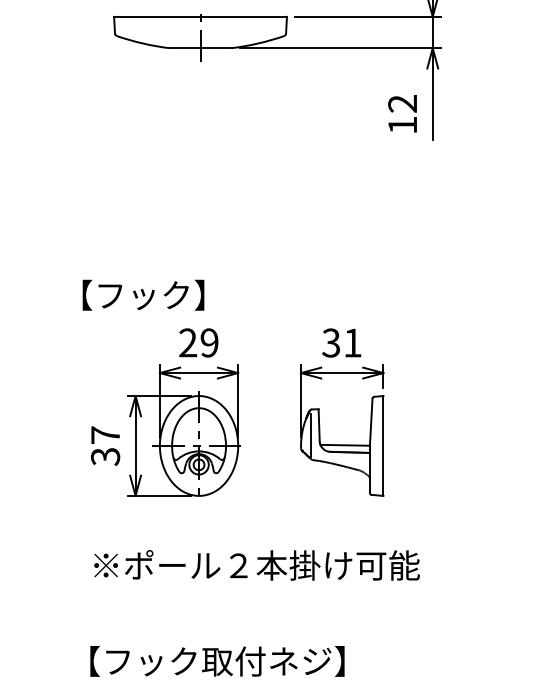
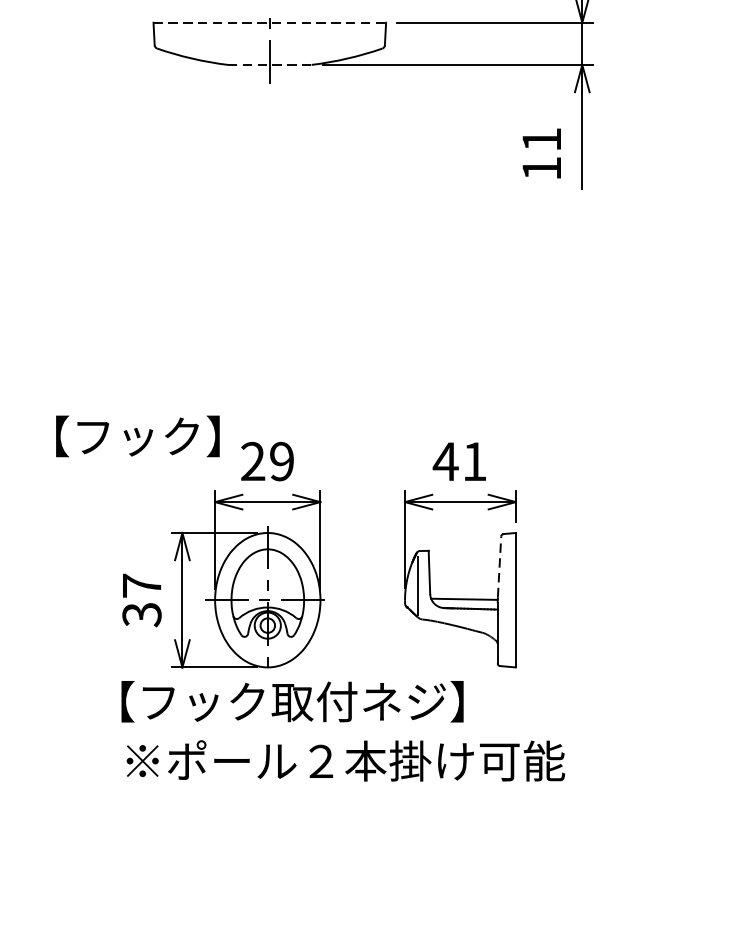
line: (201, 16) -> (271, 22), solid -> dashed
line: (201, 48) -> (271, 65), solid -> dashed
text: (402, 103) -> (541, 139), 12 -> 11
text: (143, 294) -> (137, 435), moved
text: (330, 342) -> (444, 460), 31 -> 41
line: (371, 421) -> (499, 567), solid -> dashed
text: (217, 661) -> (292, 701), moved

